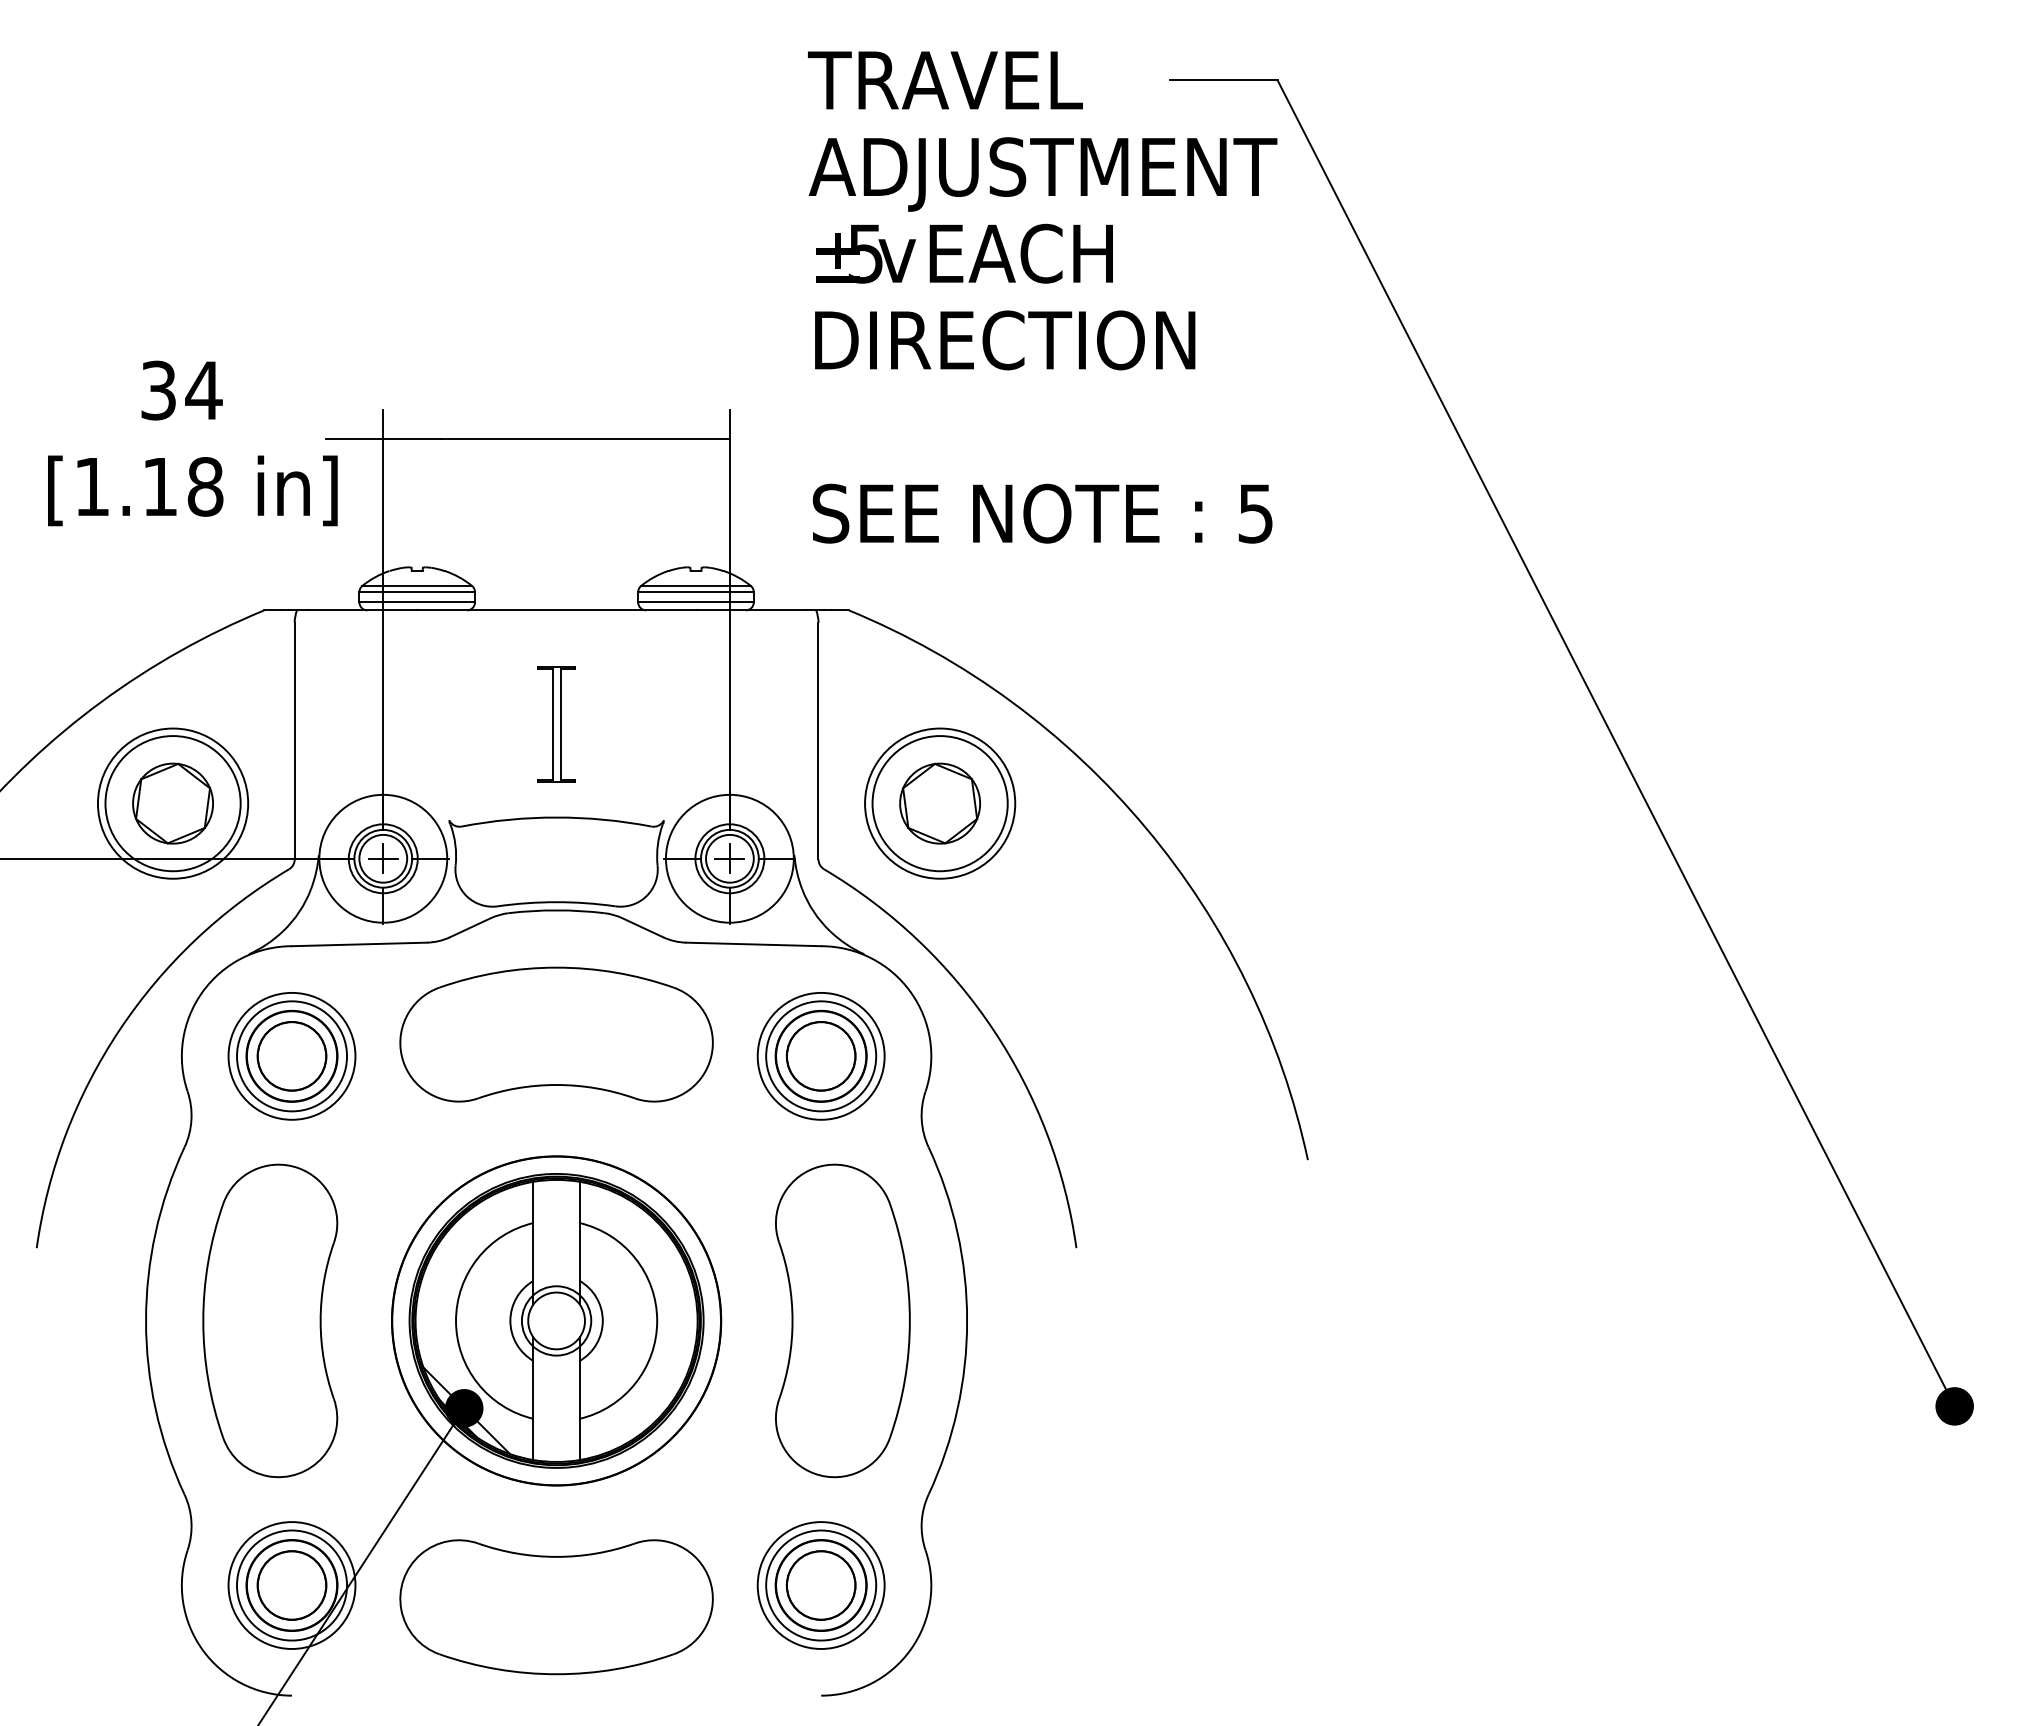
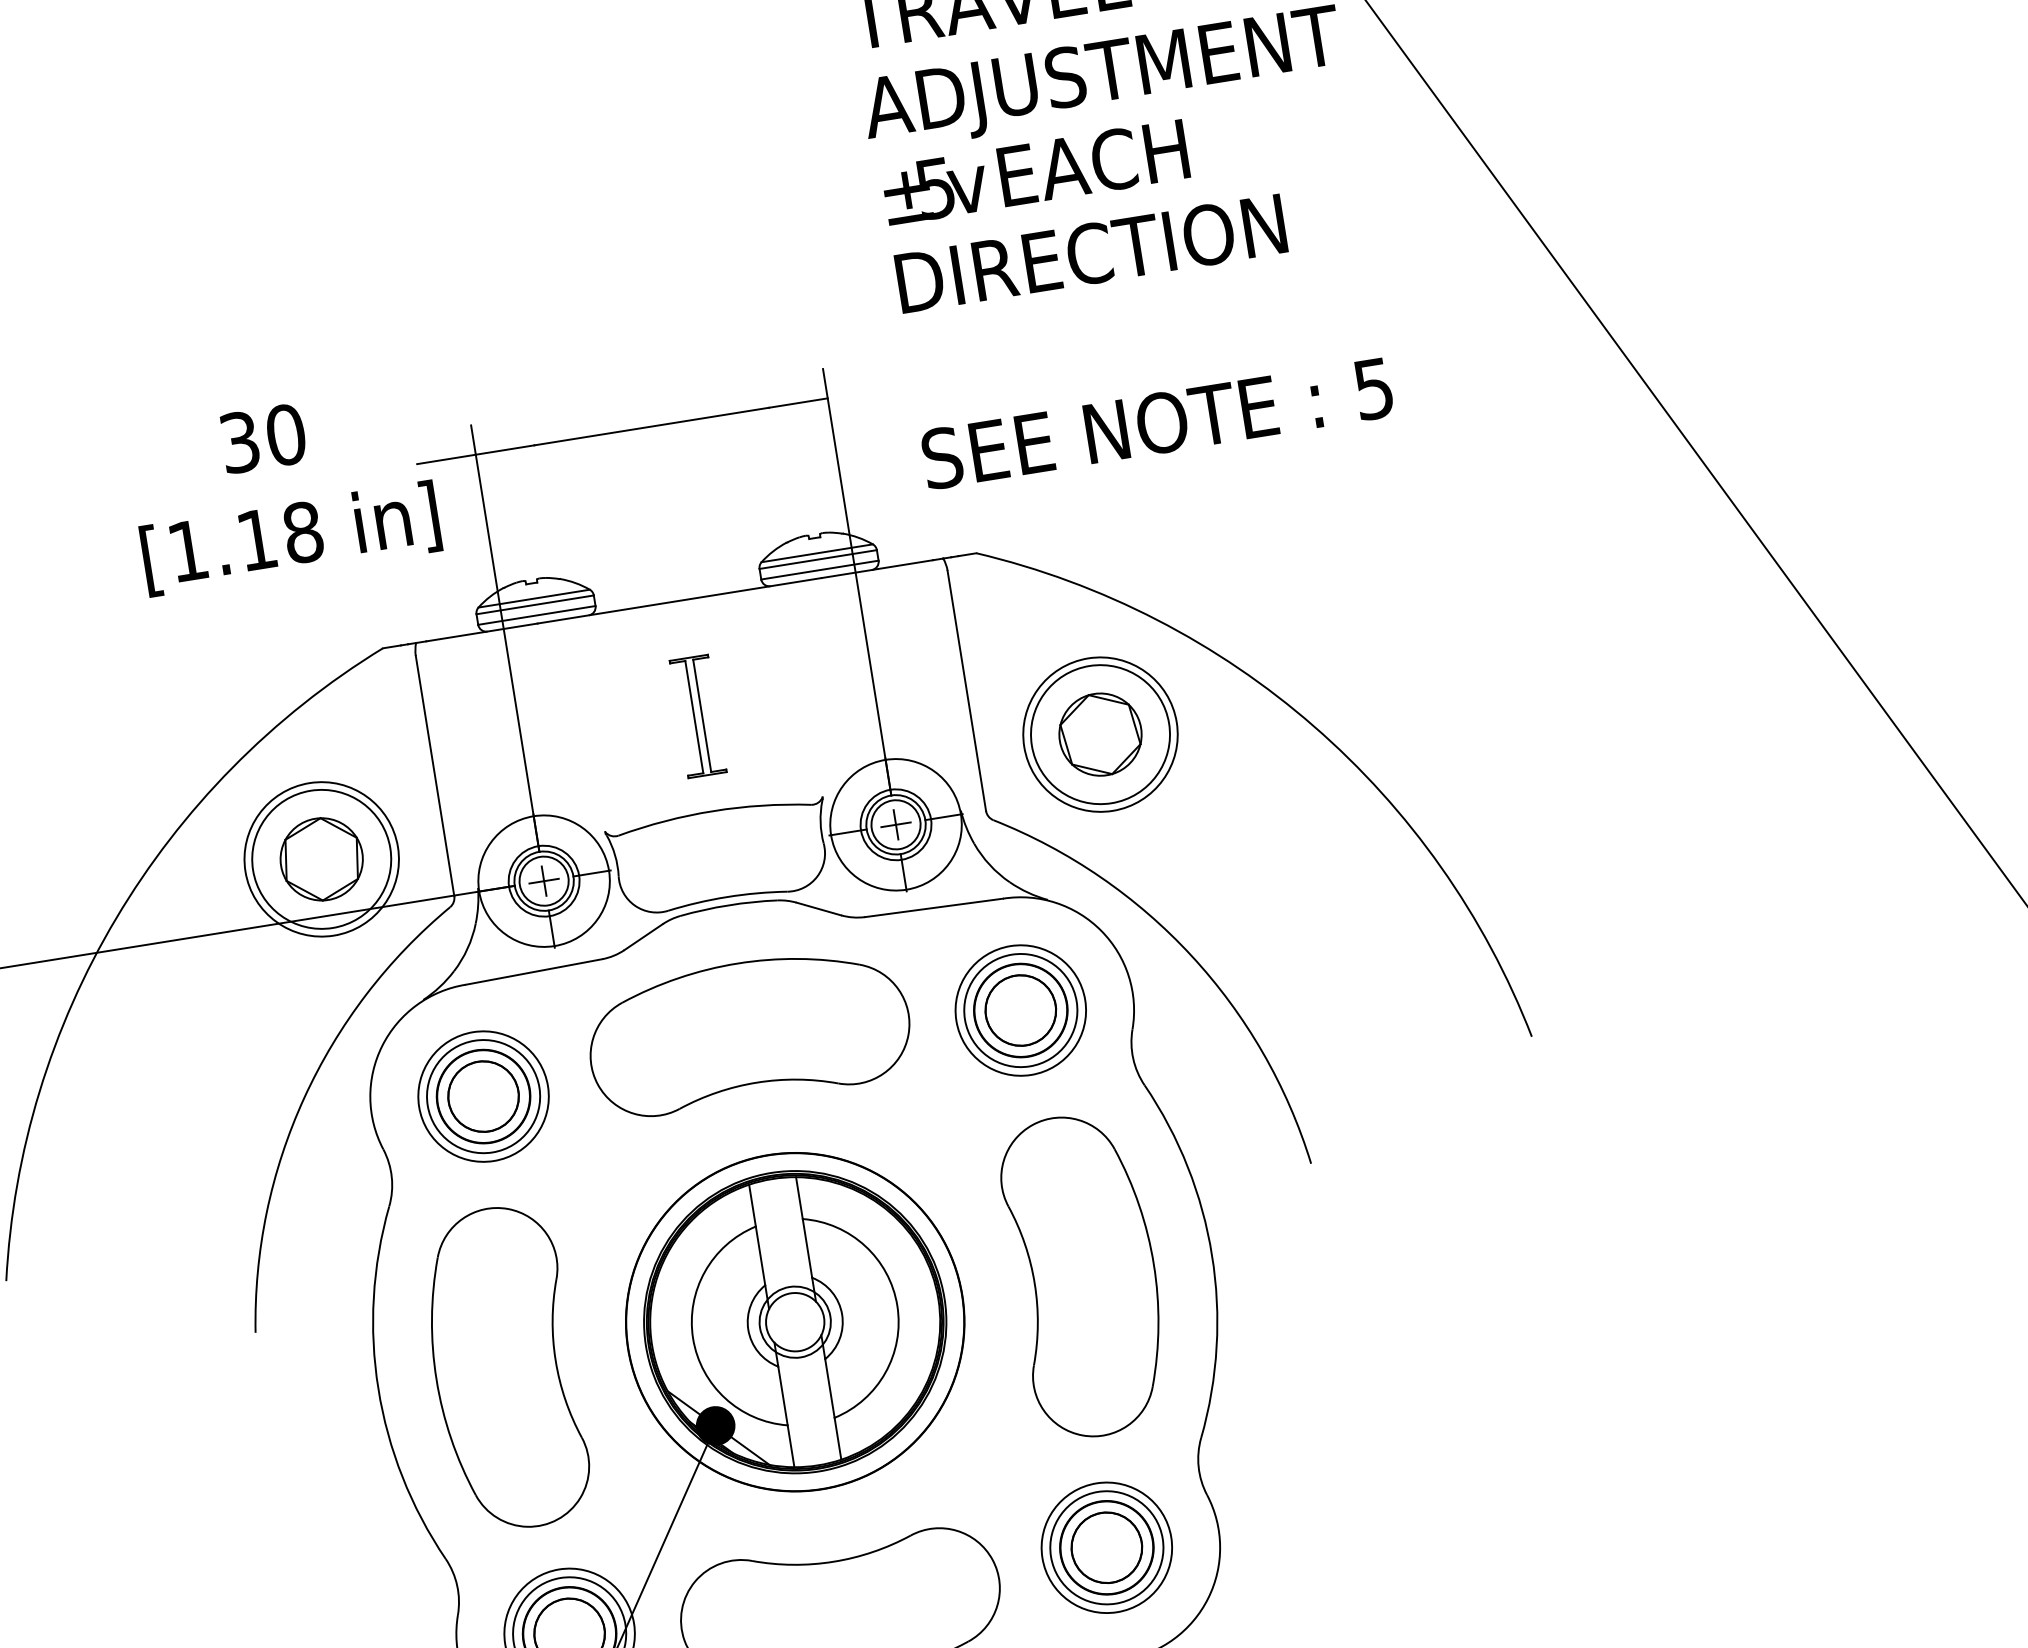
text: (203, 390) -> (285, 434), 34 -> 30

